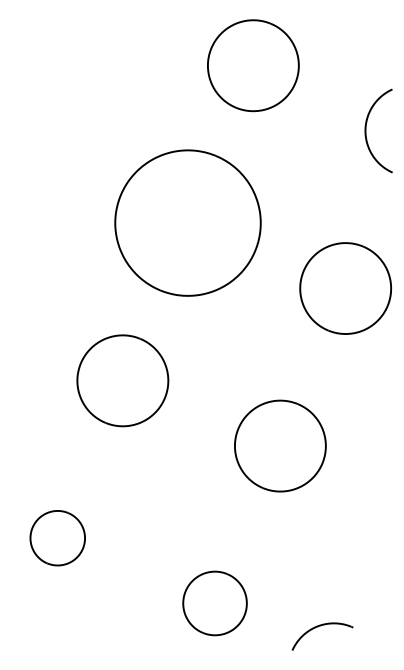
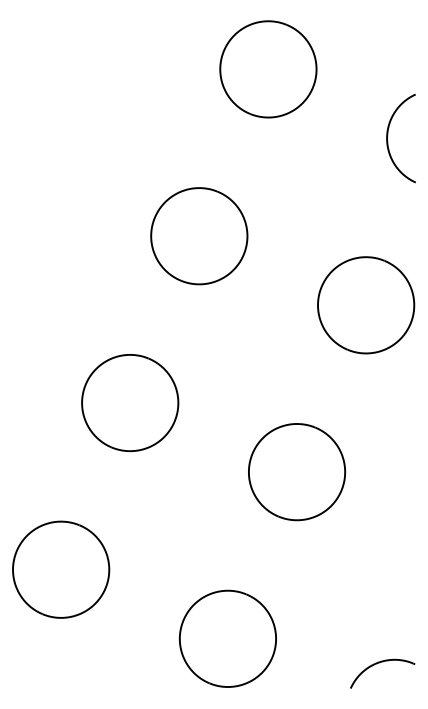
part: (188, 223) -> (199, 236), size x0.62
part: (57, 538) -> (61, 569), size x1.67
part: (214, 603) -> (227, 638), size x1.43
part: (319, 626) -> (379, 663), moved

